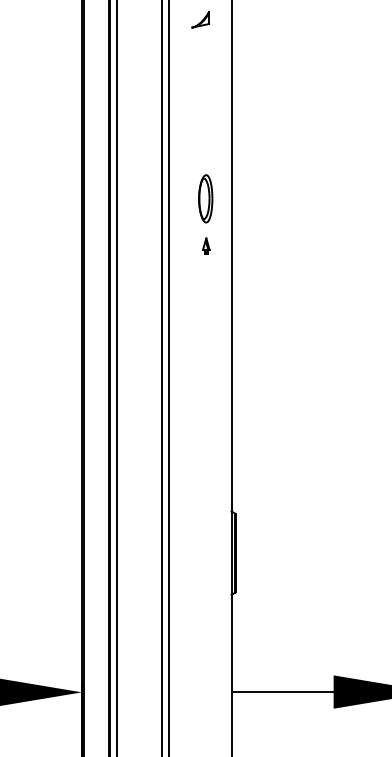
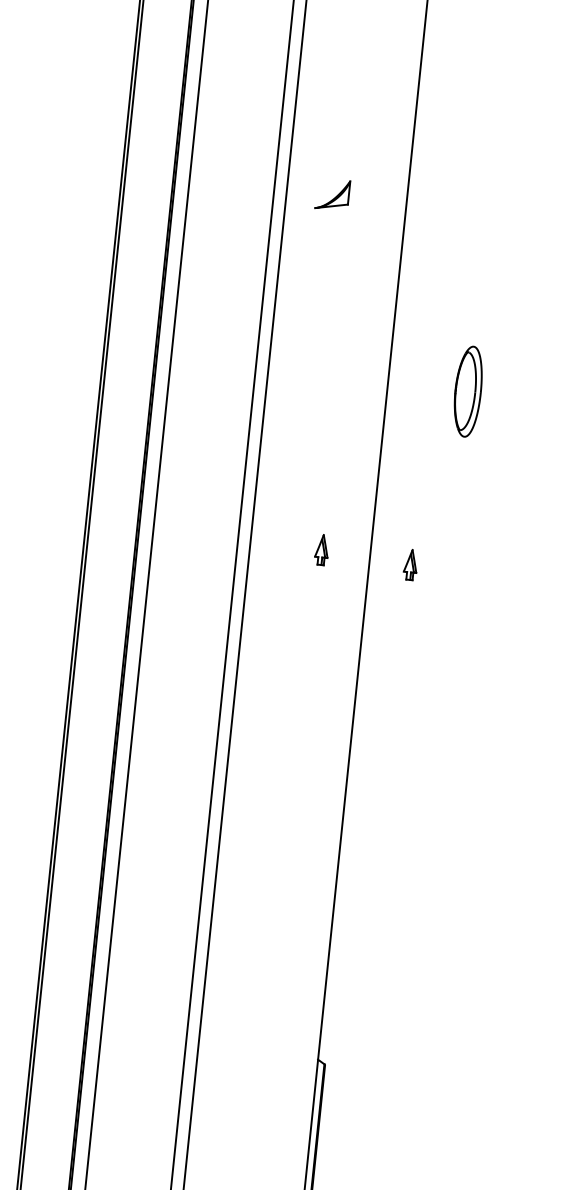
part: (200, 19) -> (332, 194), moved
part: (205, 198) -> (467, 390), moved
part: (253, 248) -> (411, 563), added

